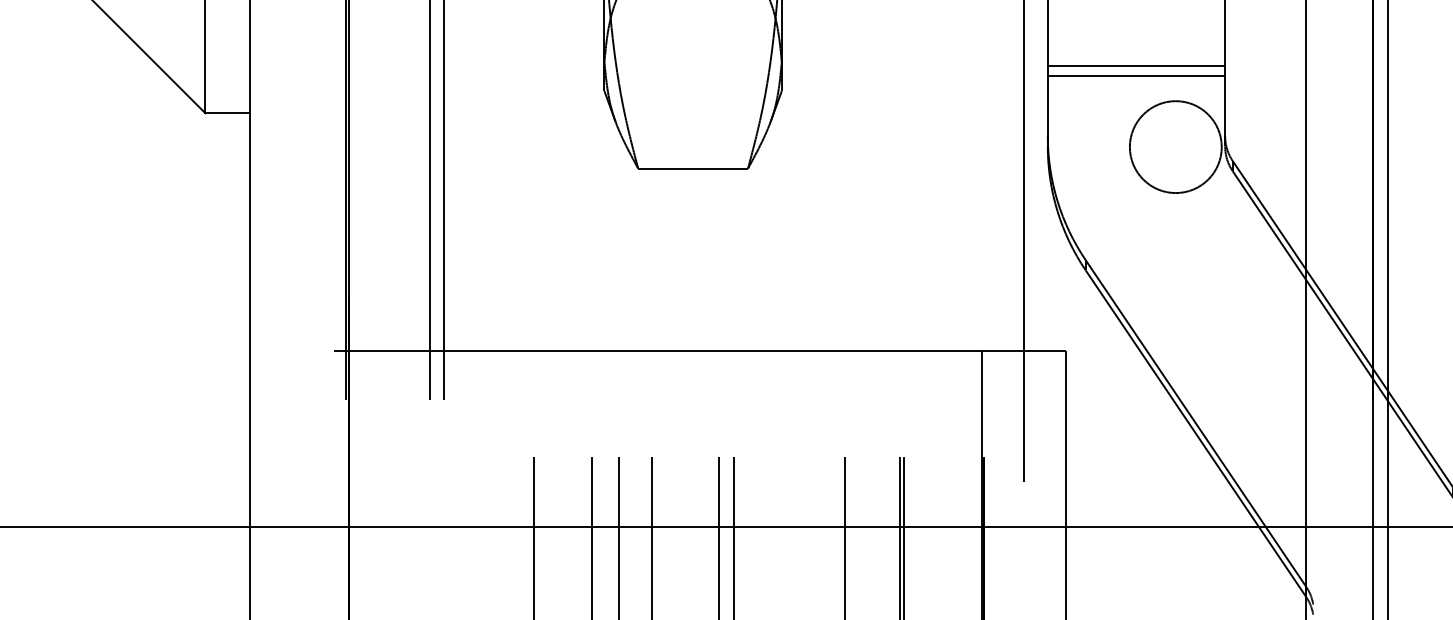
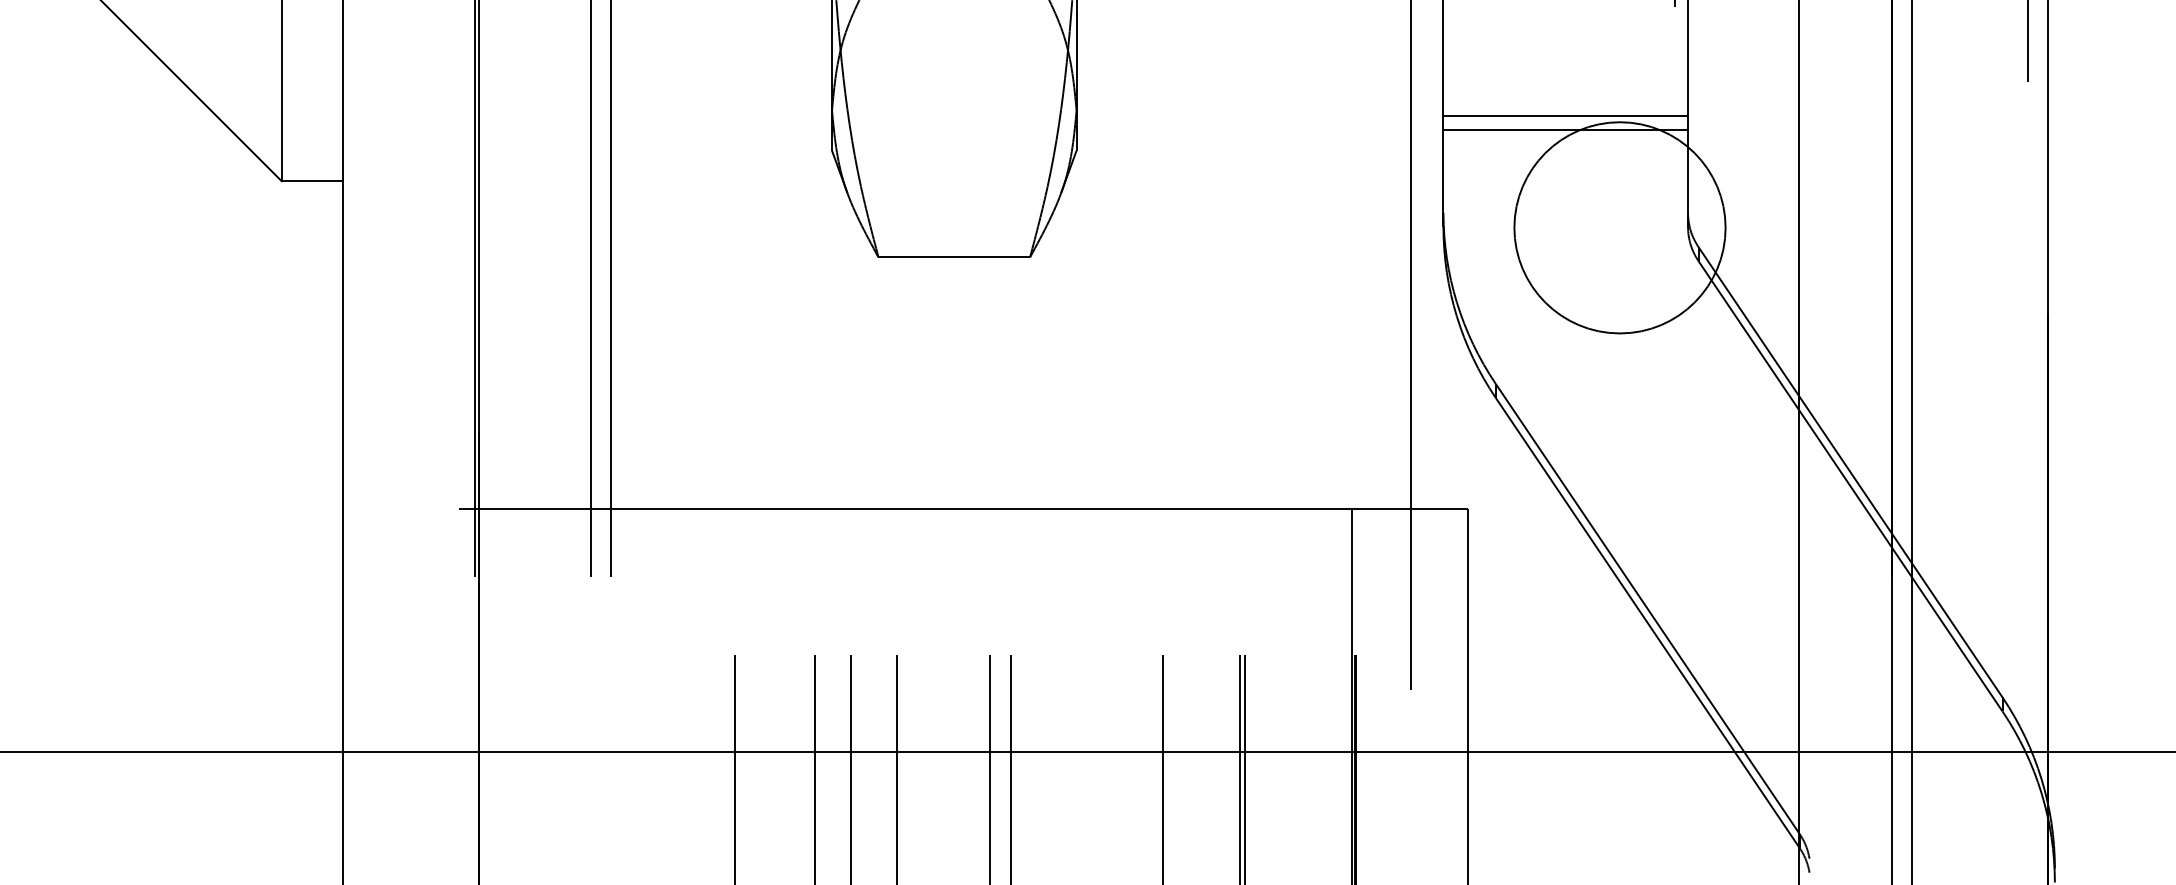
circle: (1175, 146) -> (1619, 227), size x1.67

